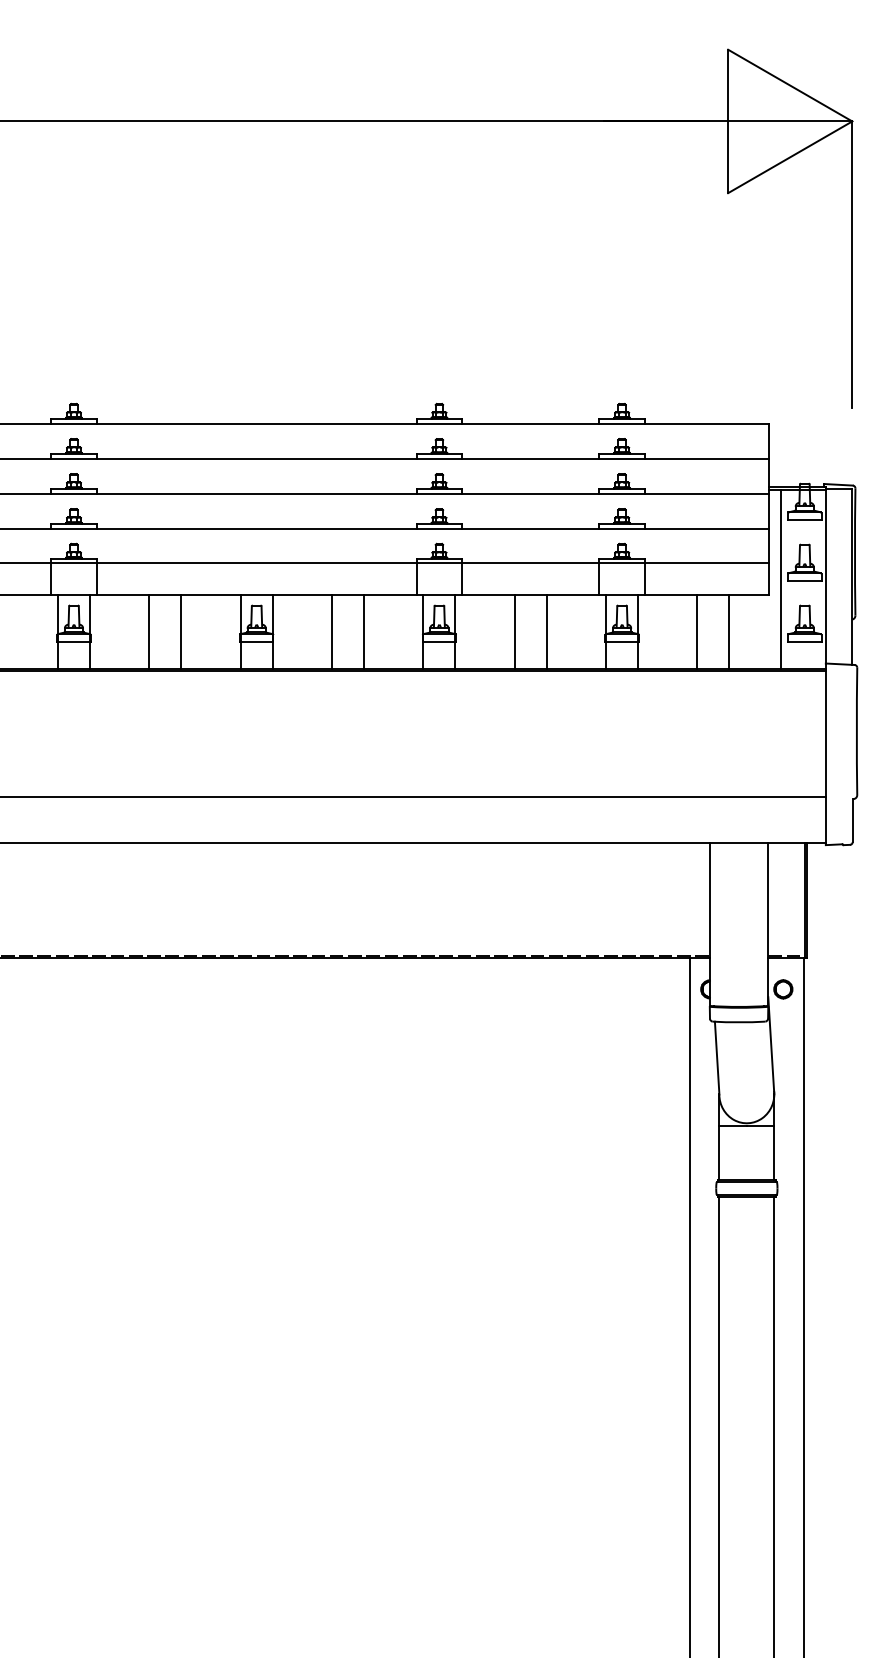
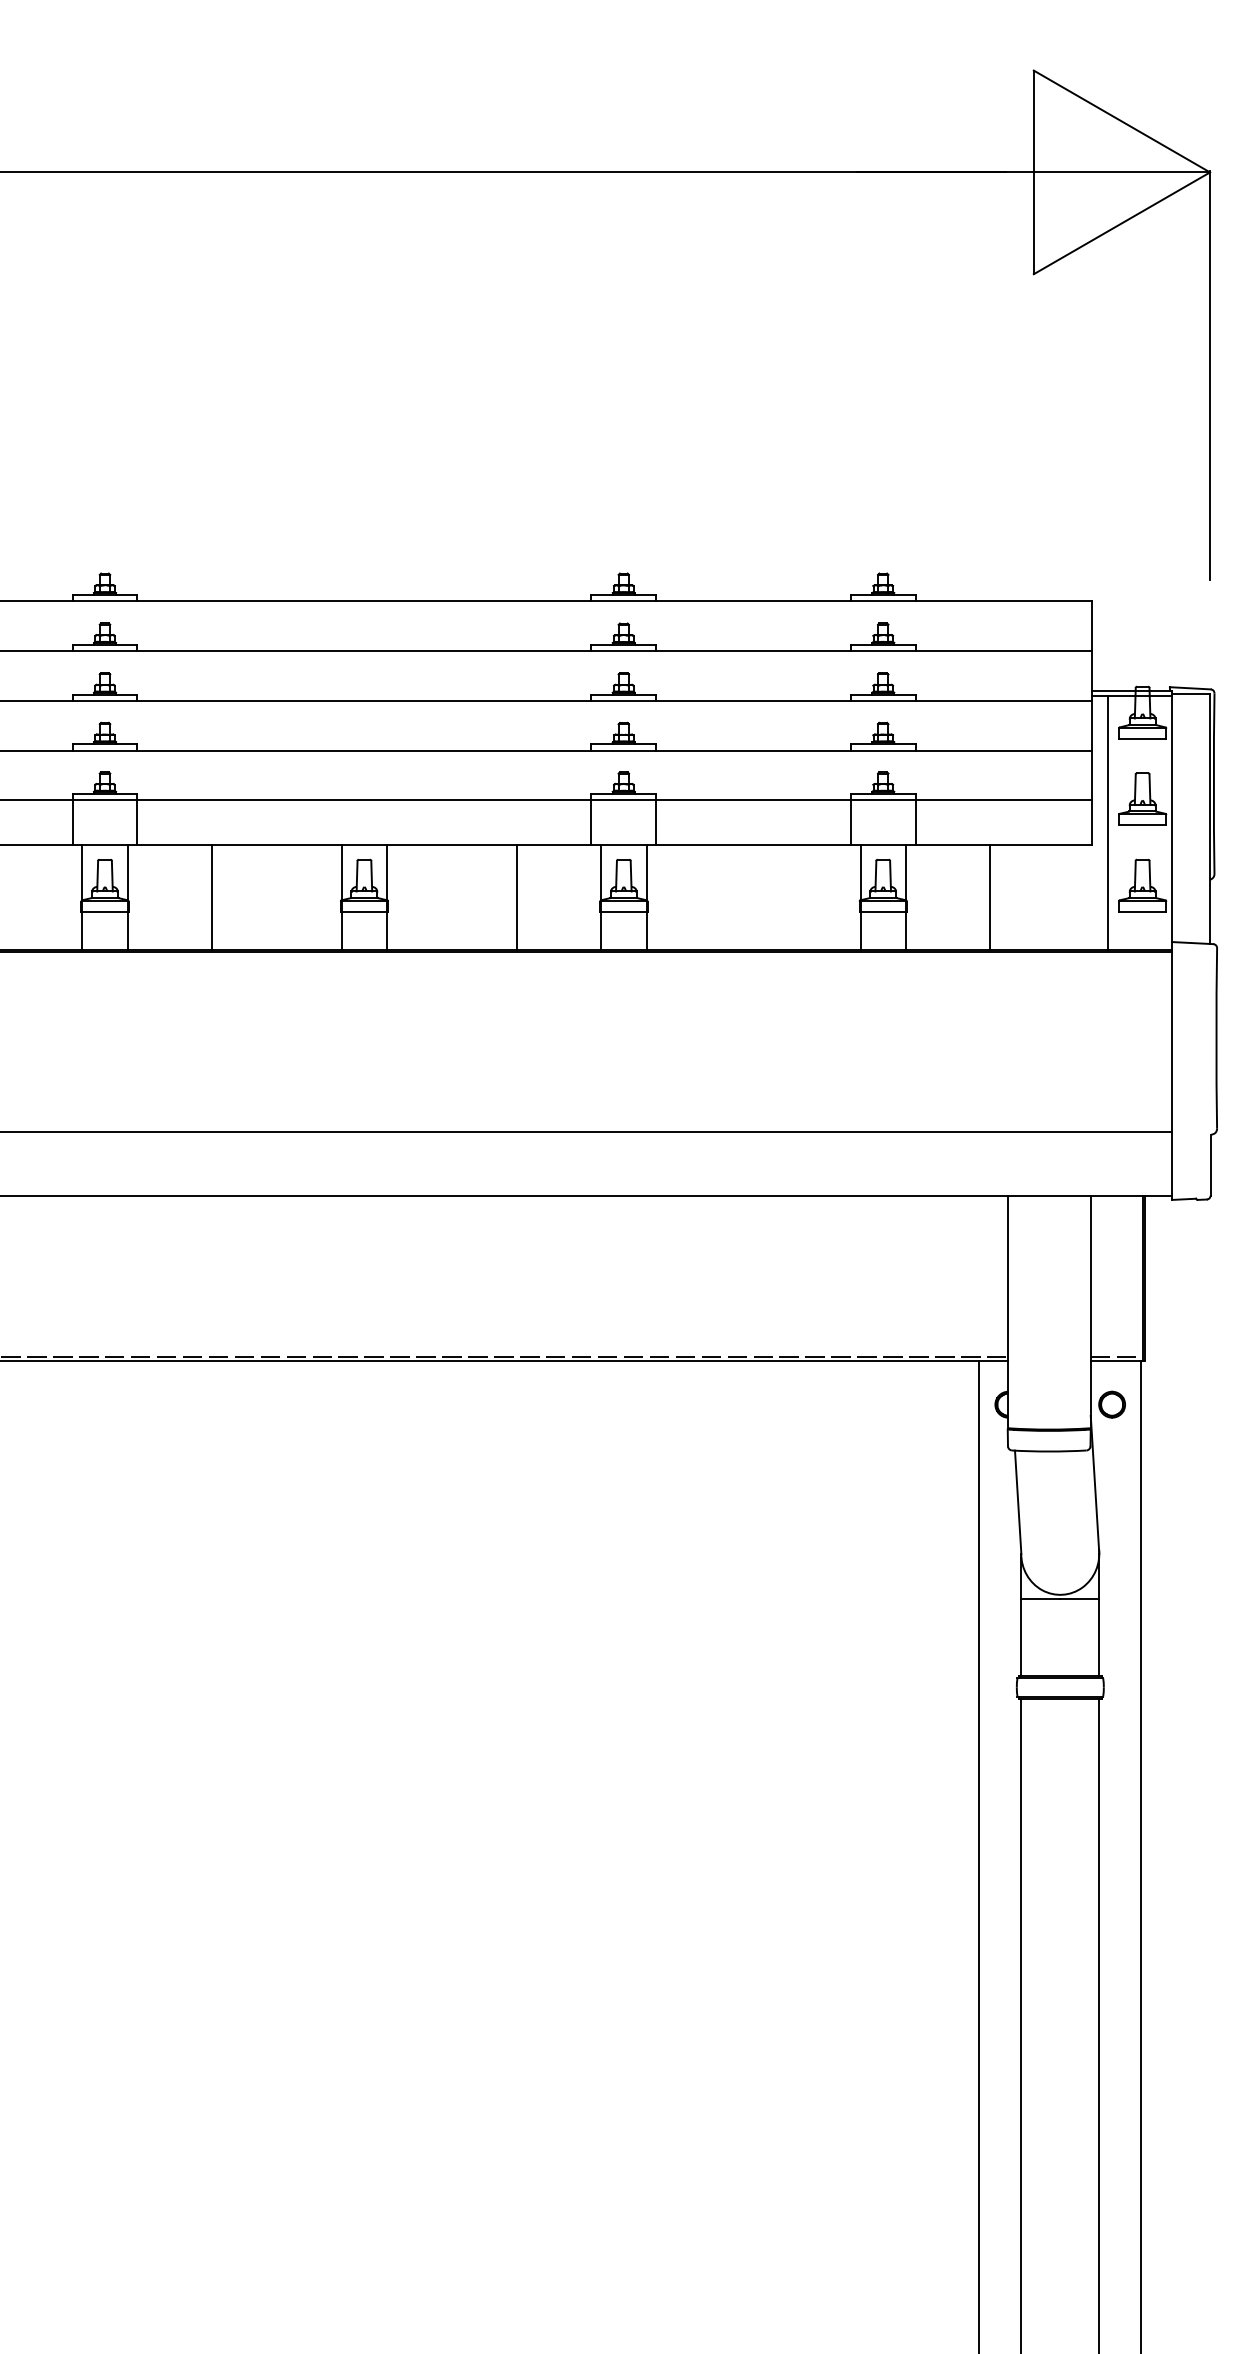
line: (181, 632) -> (257, 898), removed
line: (332, 632) -> (472, 898), removed
line: (514, 632) -> (730, 898), removed
line: (546, 632) -> (775, 898), removed
line: (729, 632) -> (1035, 898), removed

